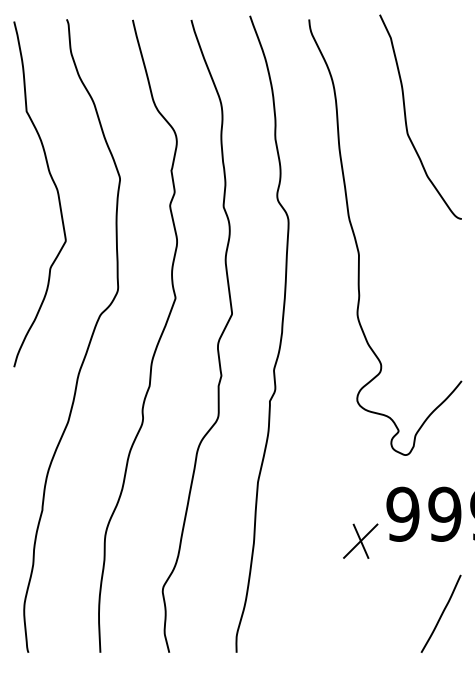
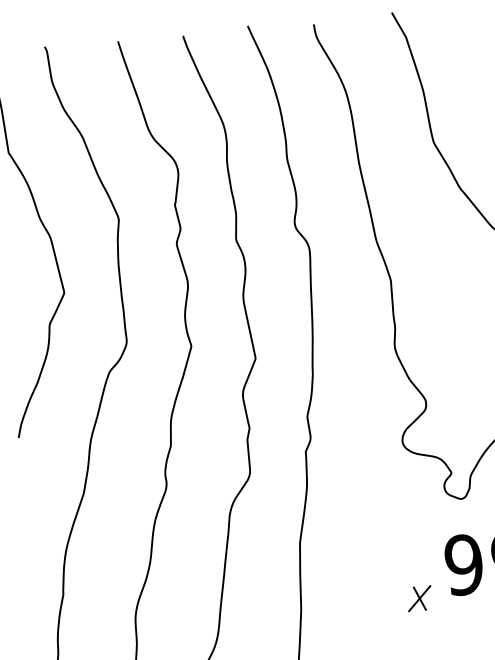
part: (360, 540) -> (419, 597), size x0.62

